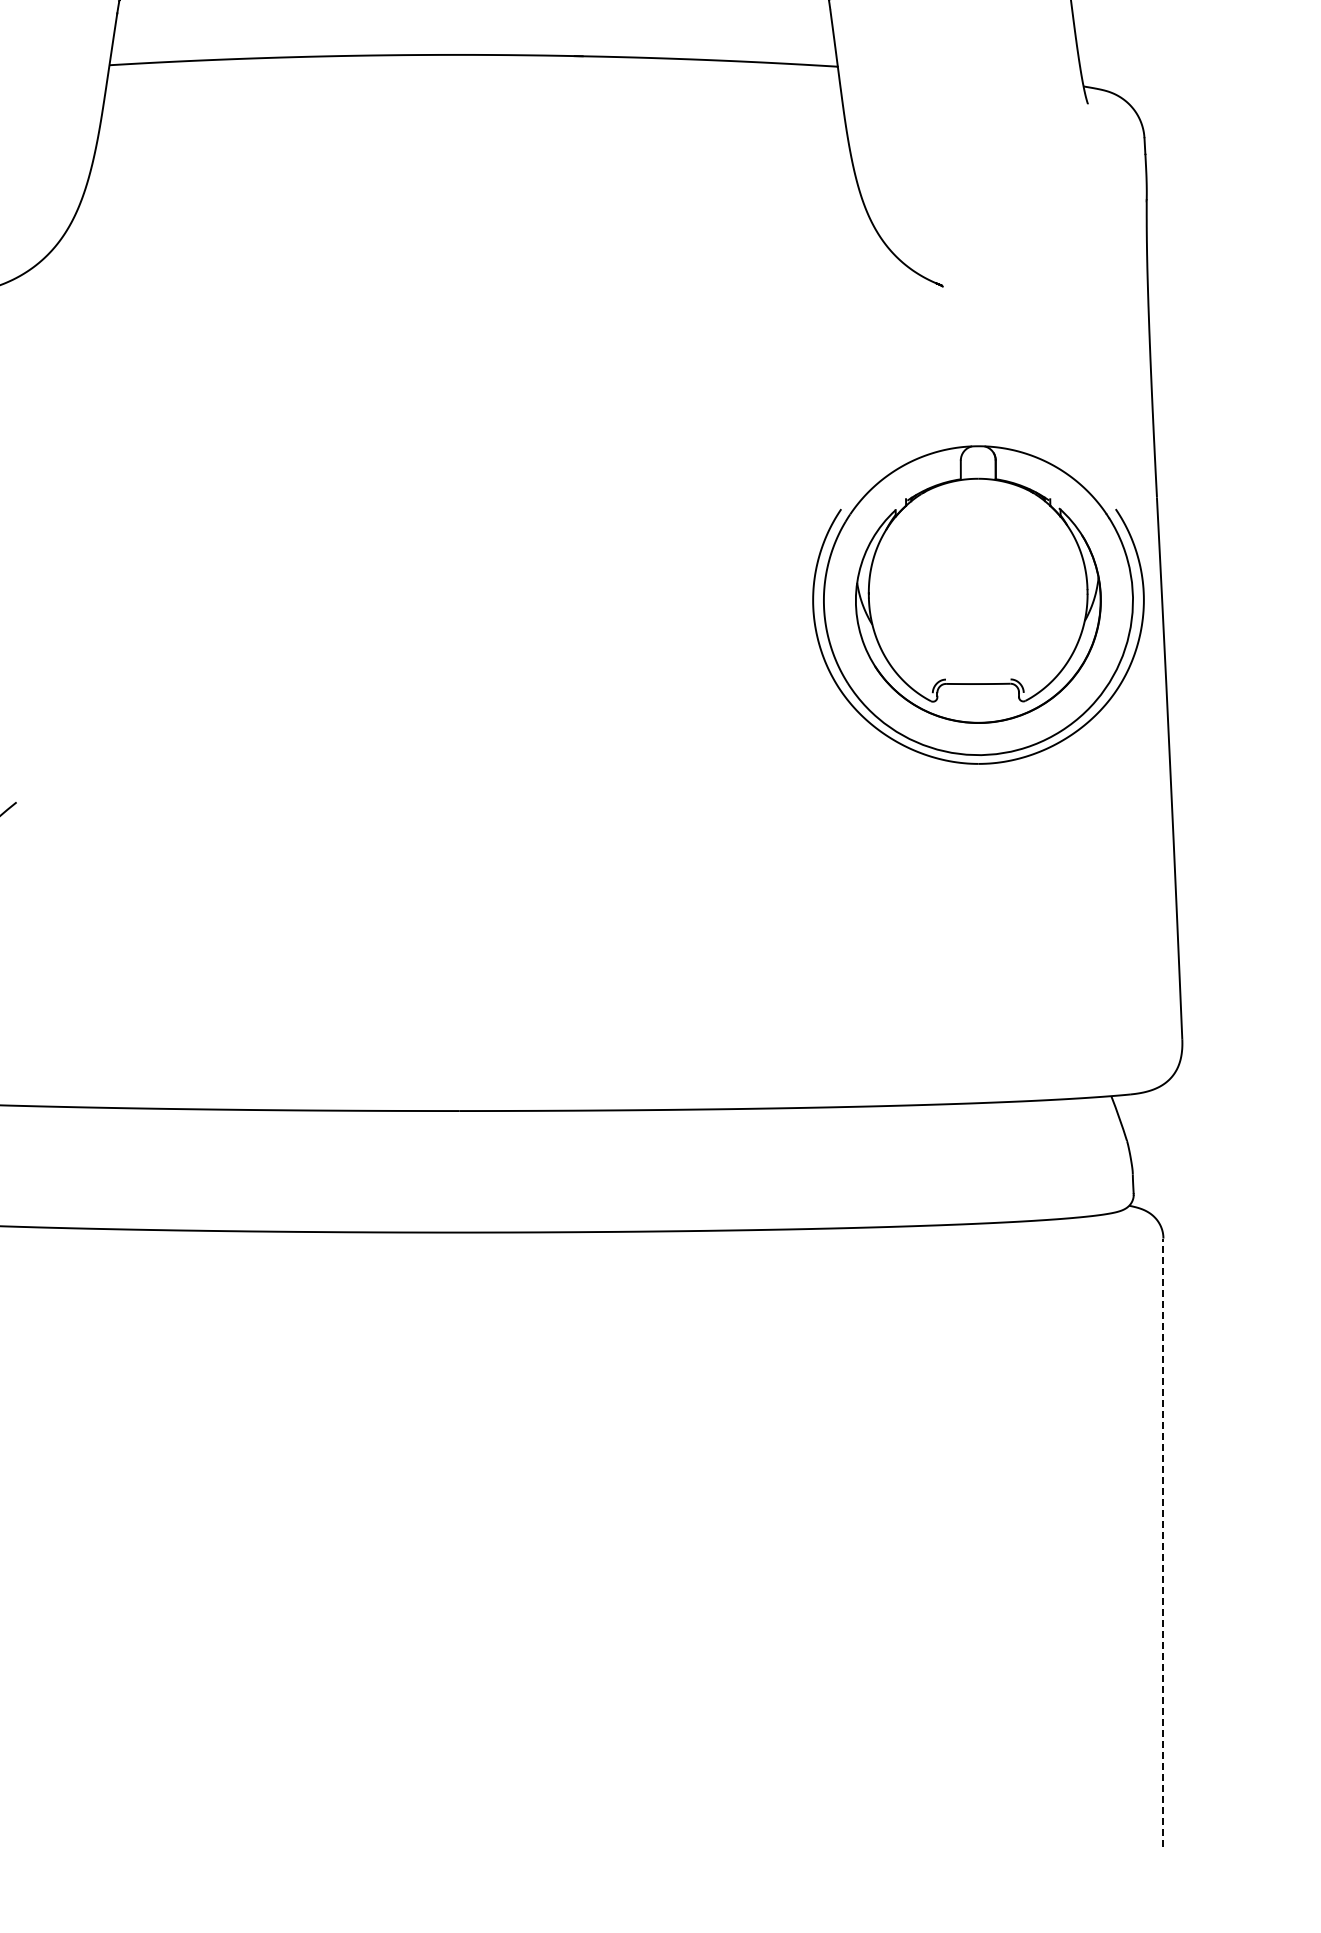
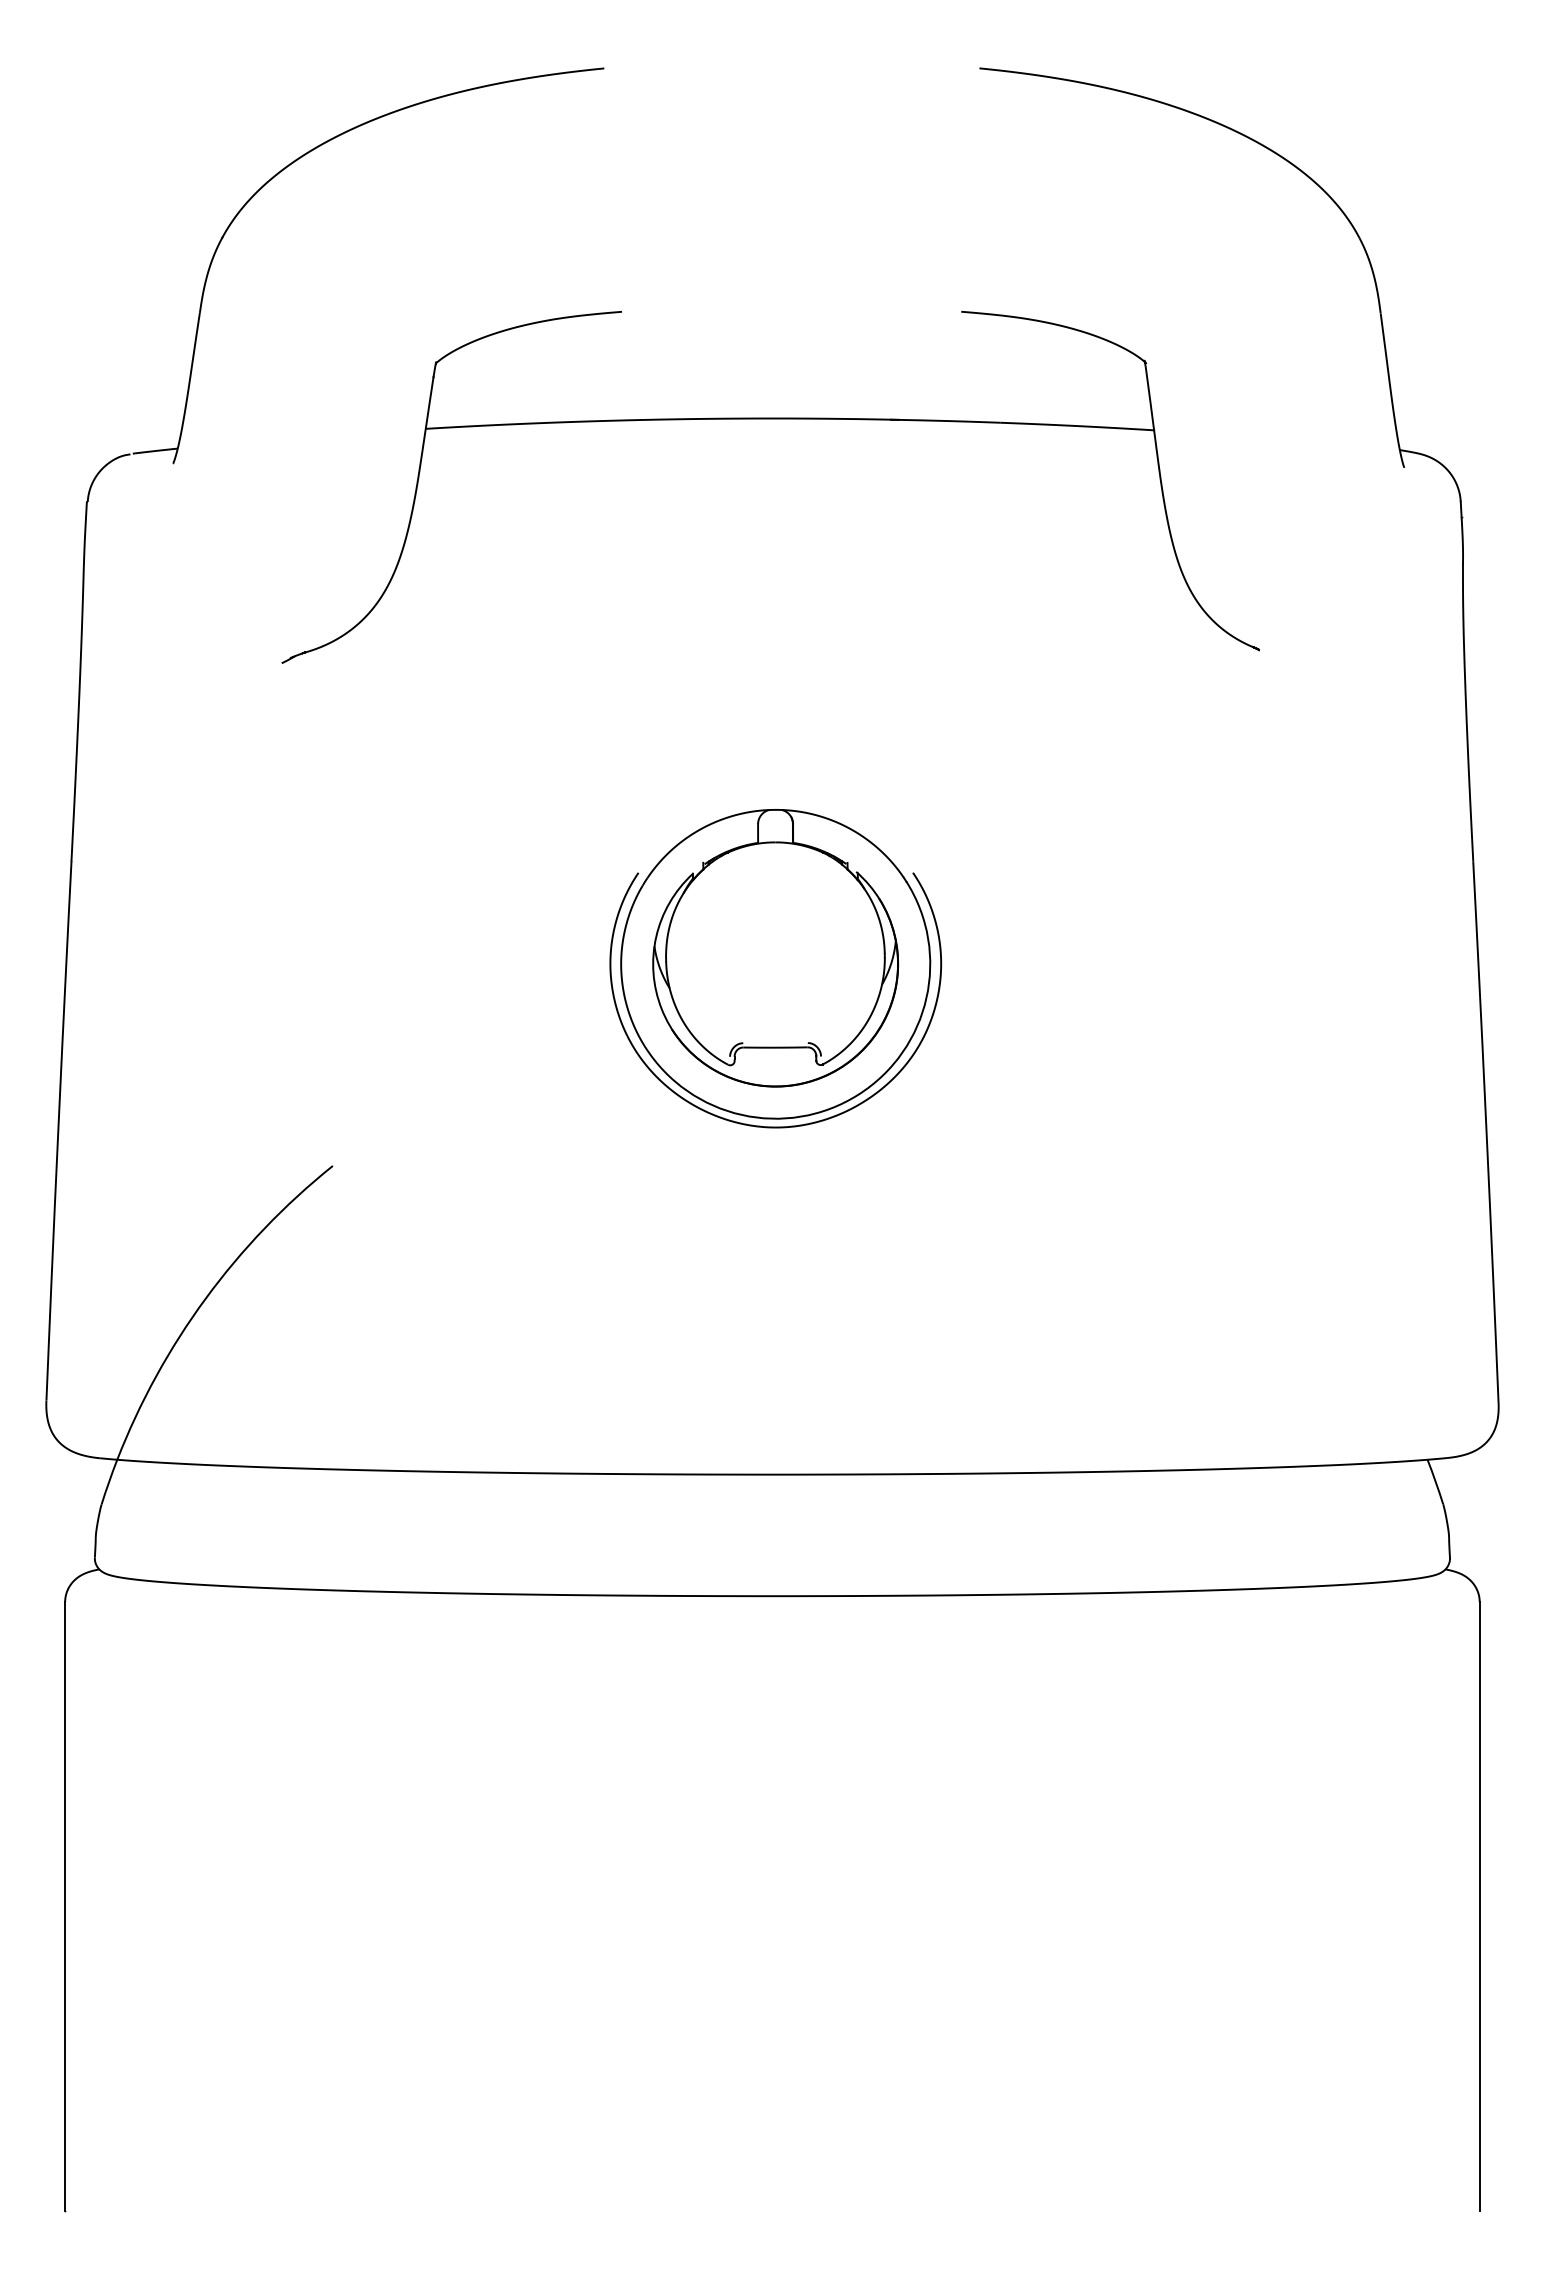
part: (978, 604) -> (775, 968), moved
line: (1163, 1541) -> (1479, 1905), dashed -> solid

